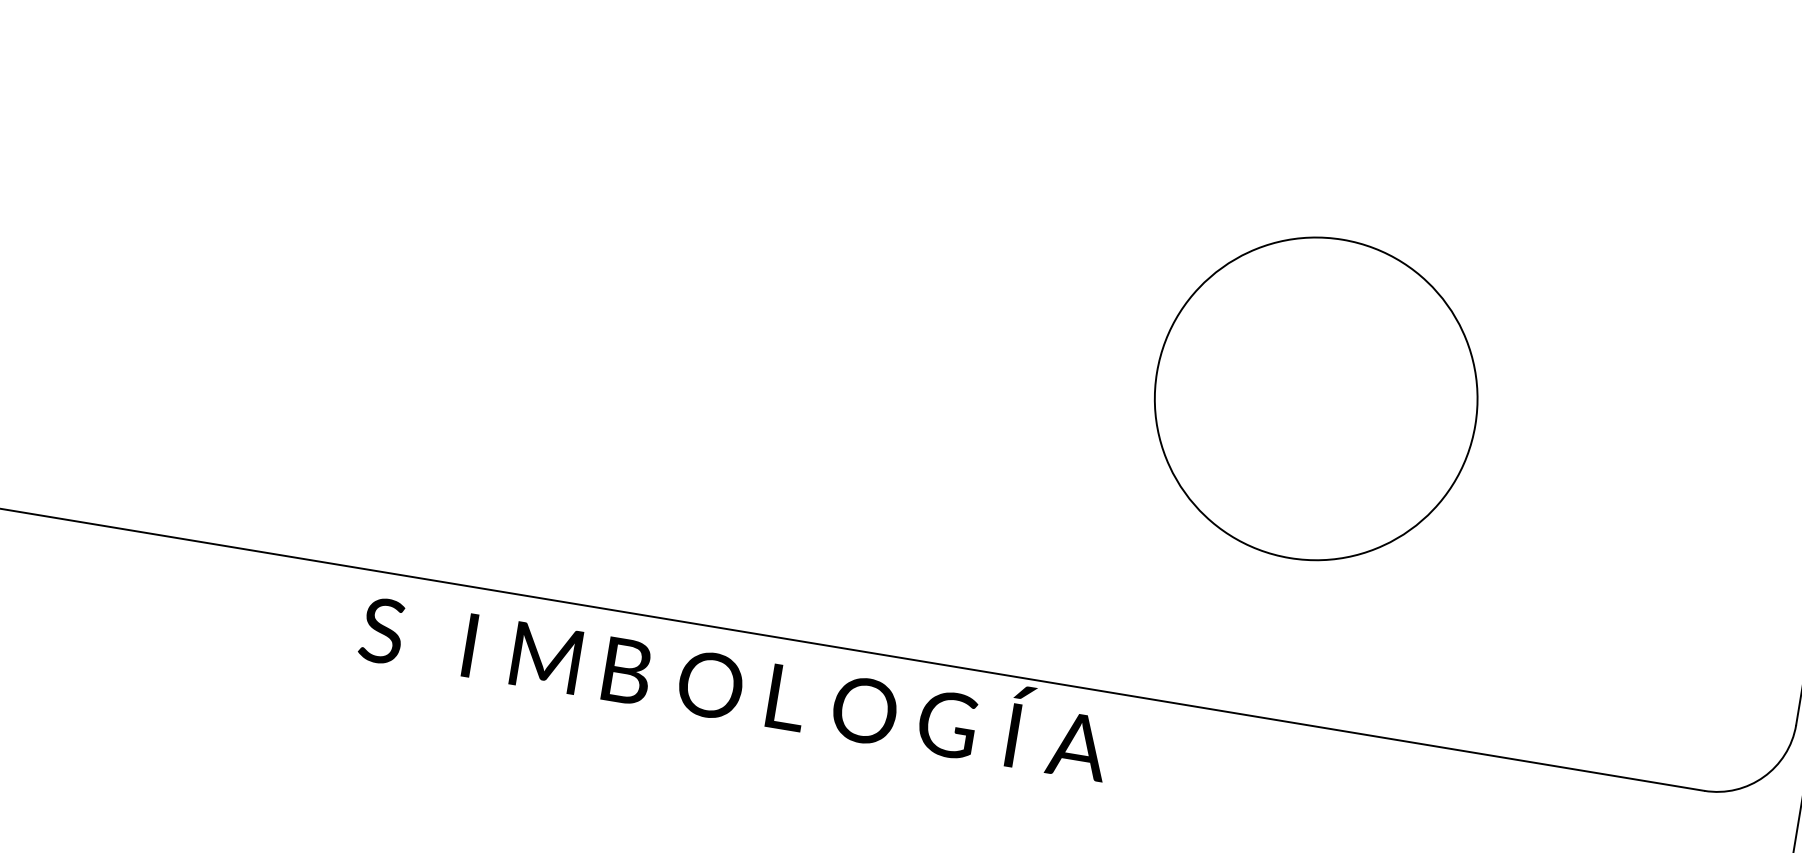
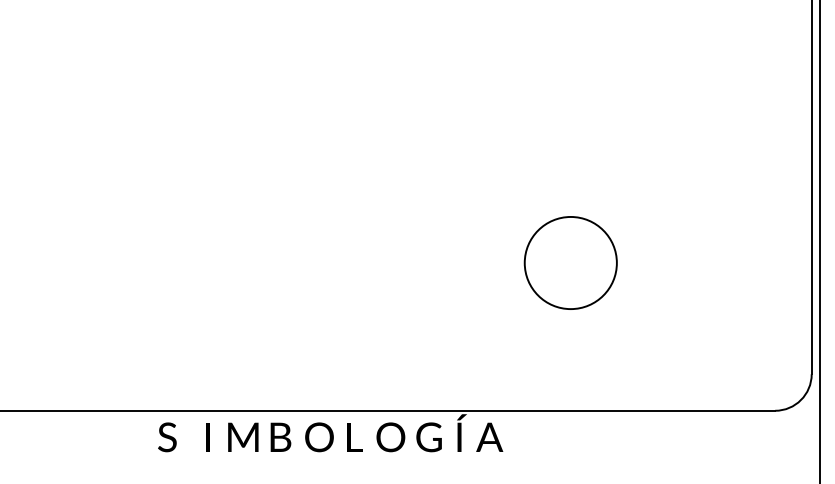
circle: (1315, 397) -> (570, 262), size x0.62

